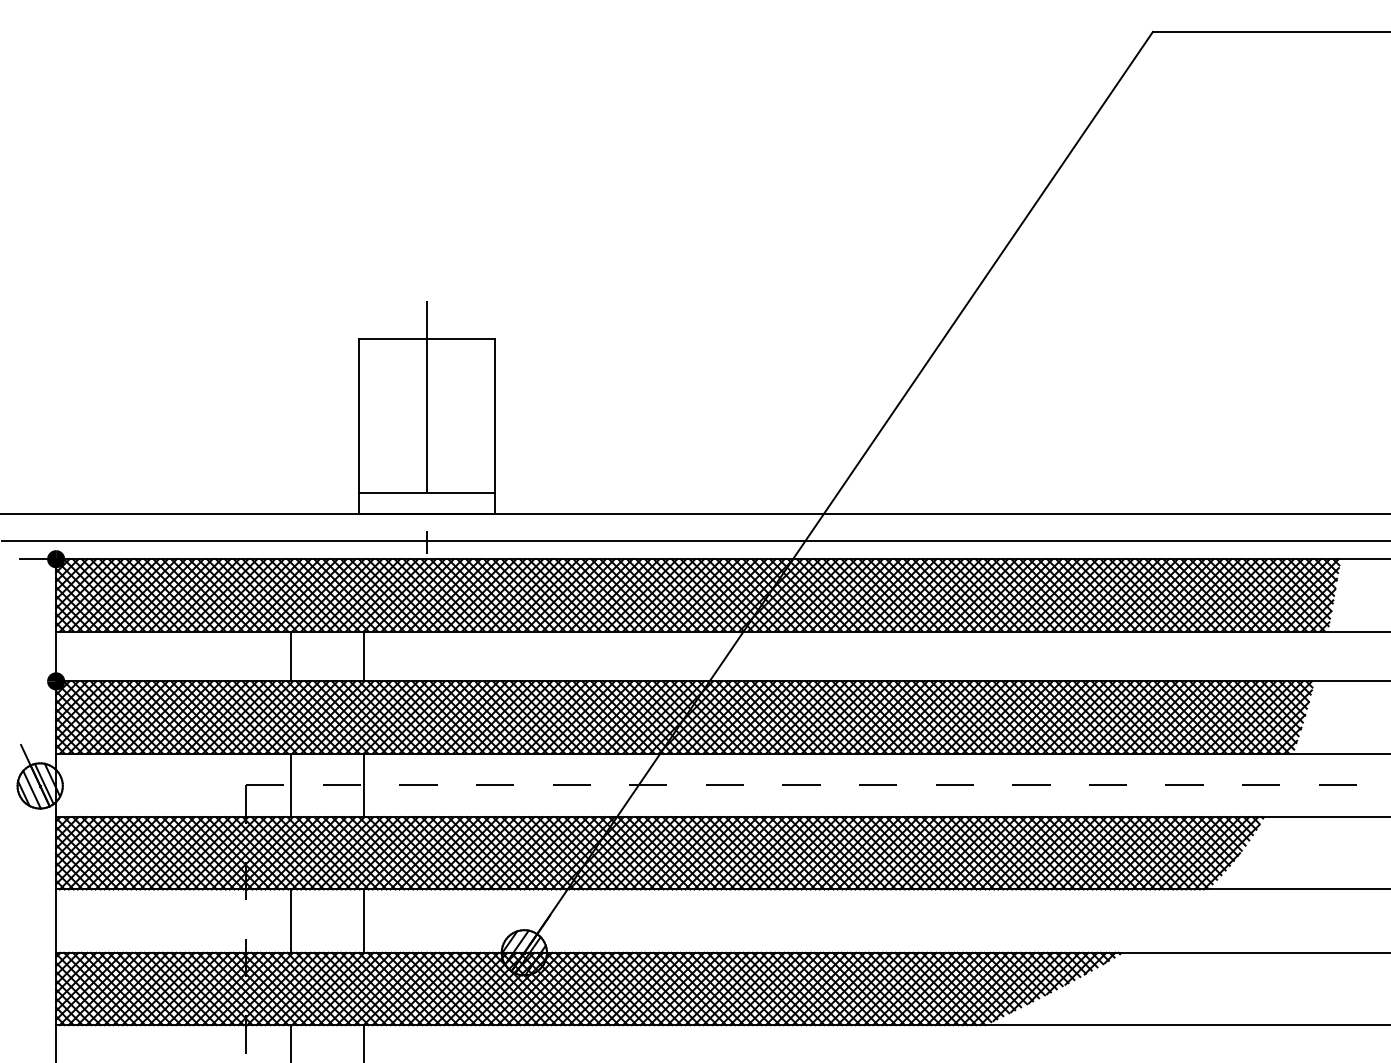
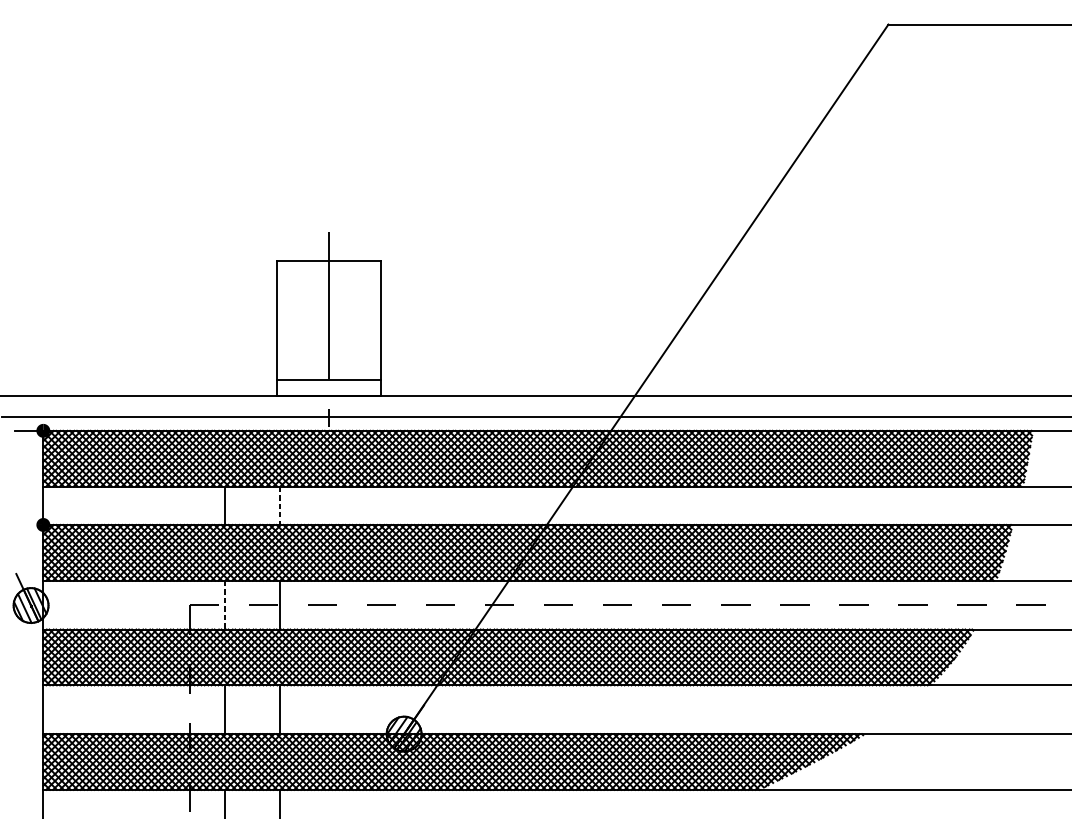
line: (363, 656) -> (280, 505), solid -> dashed
line: (291, 785) -> (224, 605), solid -> dashed

